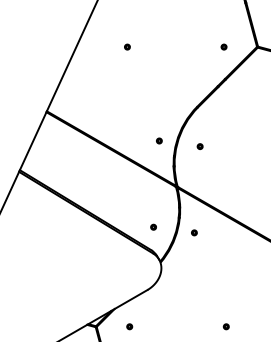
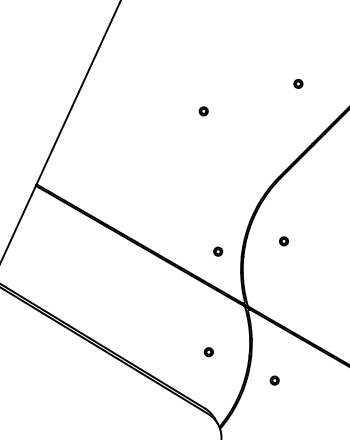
part: (127, 46) -> (203, 110), moved
part: (223, 46) -> (297, 82), moved
part: (159, 140) -> (218, 250), moved
part: (153, 226) -> (208, 350), moved

